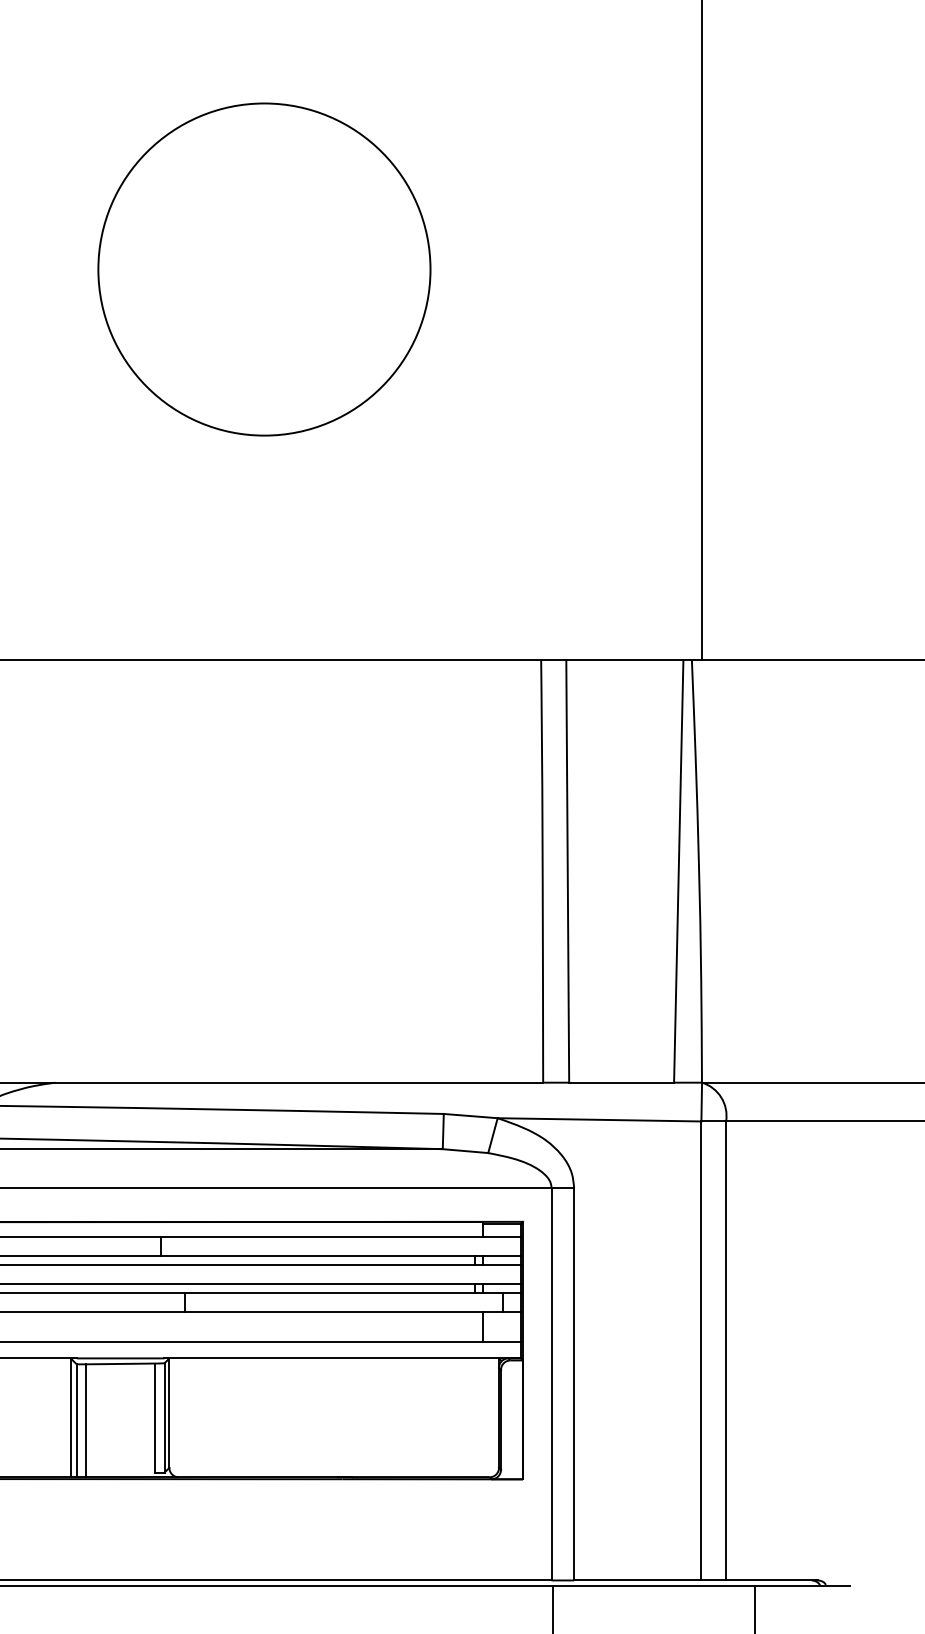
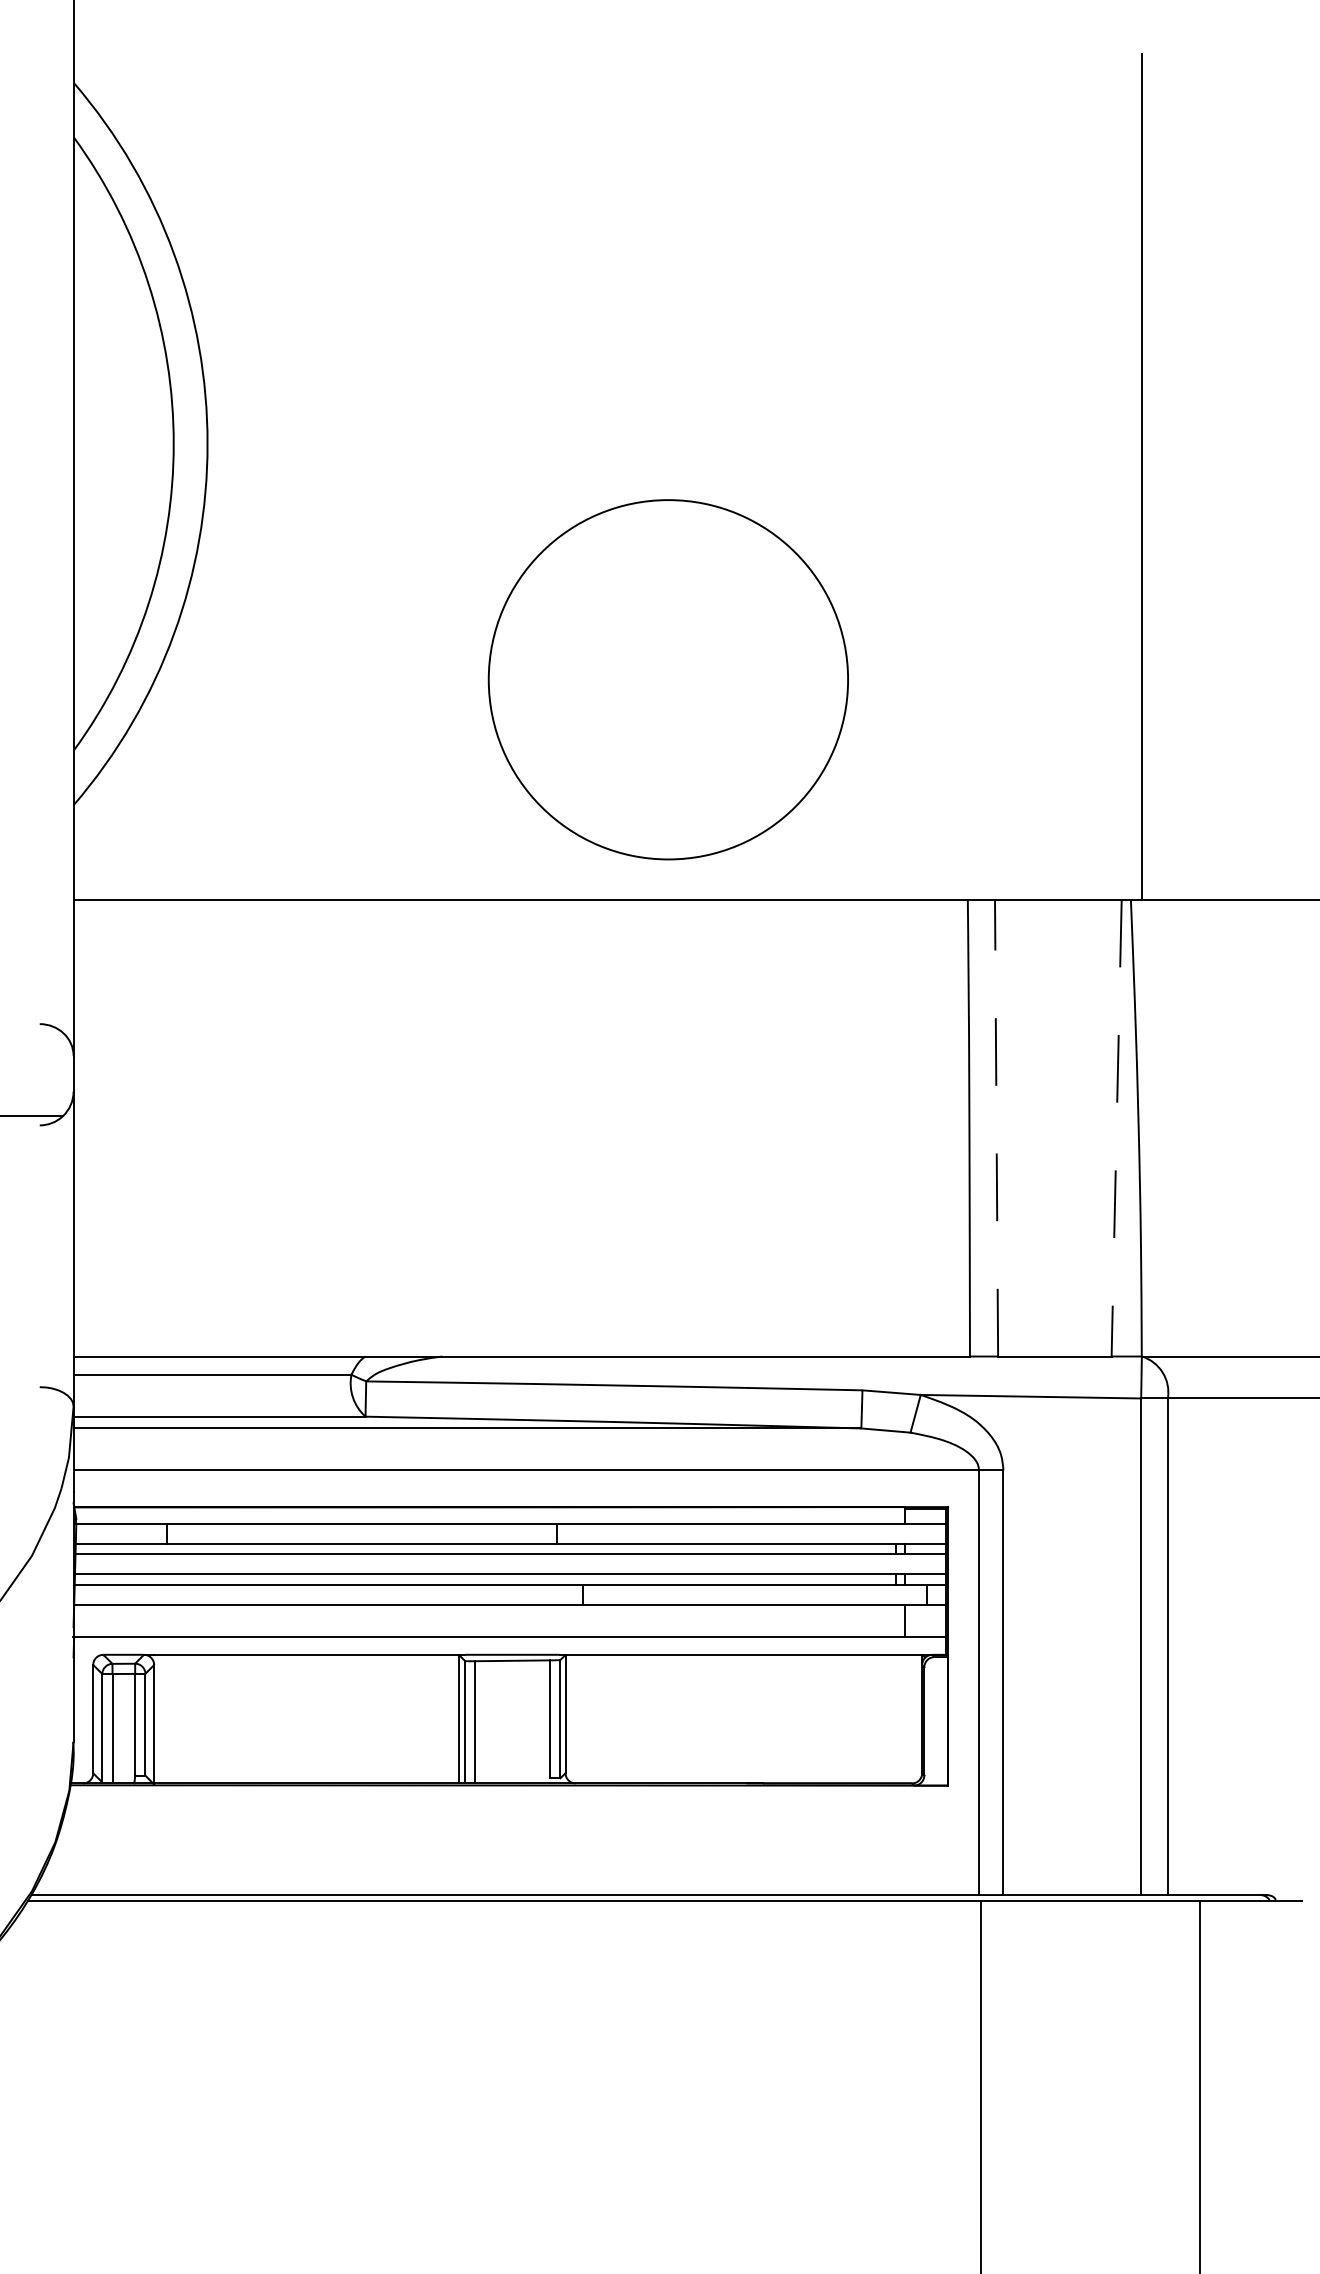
circle: (263, 269) -> (667, 679), moved
line: (567, 871) -> (996, 1127), solid -> dashed
line: (678, 871) -> (1116, 1128), solid -> dashed

